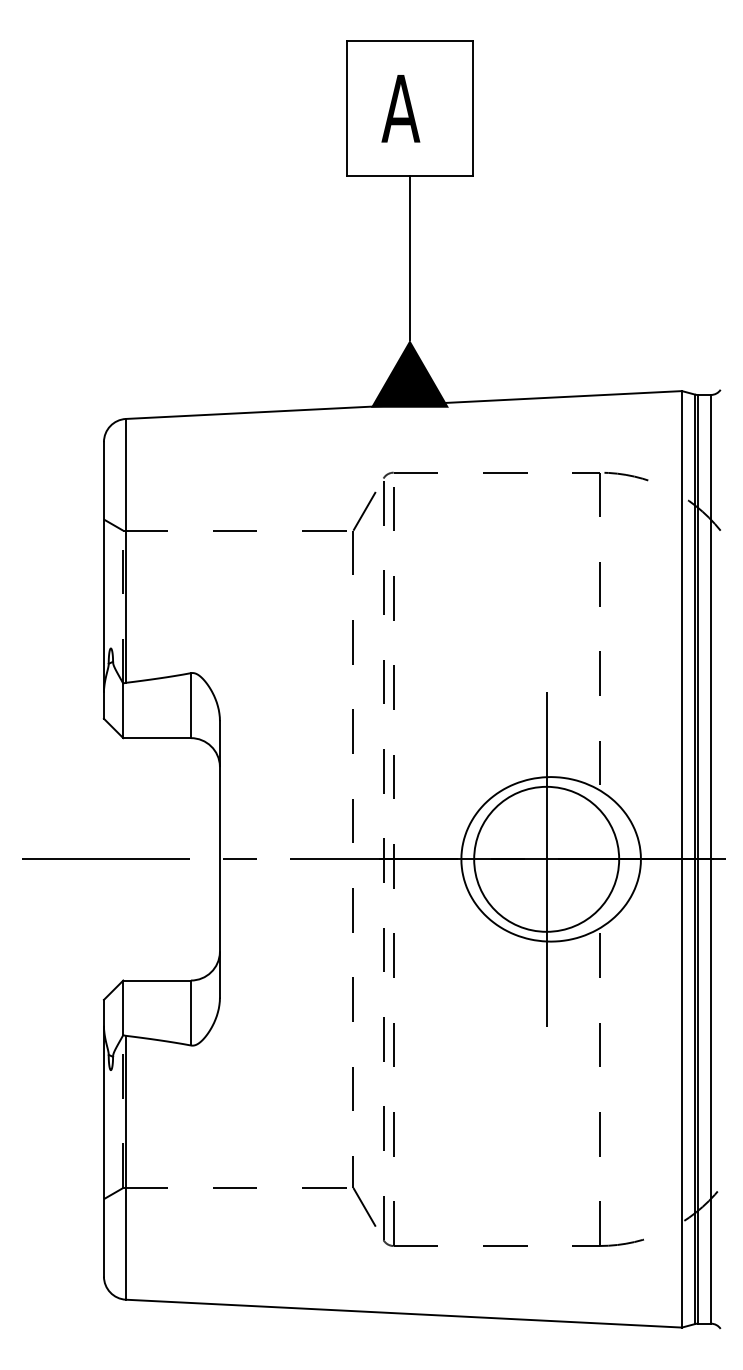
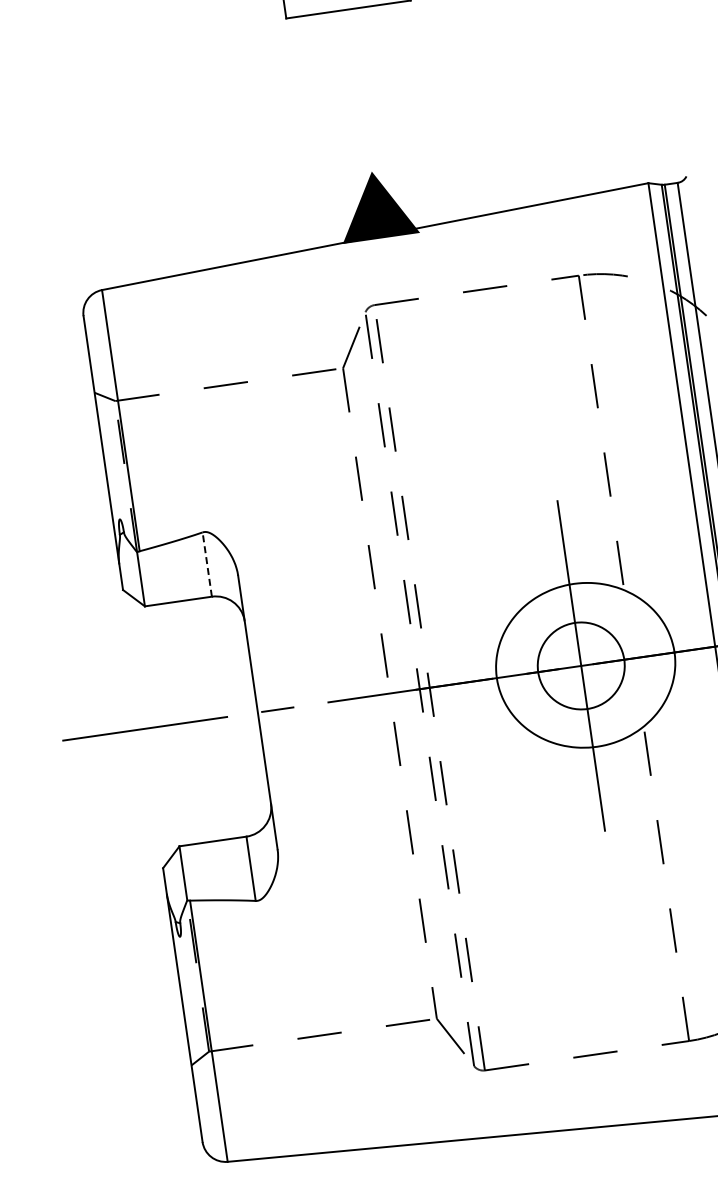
line: (409, 258) -> (359, 90), removed
line: (190, 705) -> (206, 564), solid -> dashed
circle: (546, 858) -> (580, 665), size x0.6

